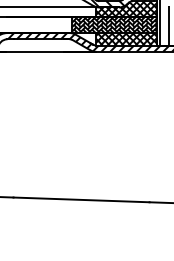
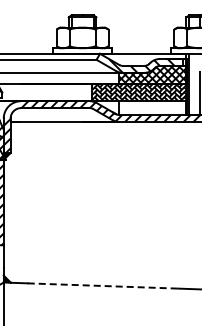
hatch: (126, 39) -> (152, 108), removed
line: (81, 200) -> (103, 286), solid -> dashed

